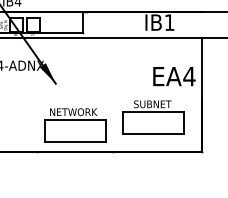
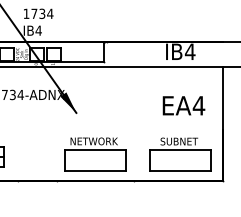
text: (168, 22) -> (189, 51), IB1 -> IB4
text: (173, 76) -> (183, 105), moved
part: (153, 117) -> (180, 154), moved

